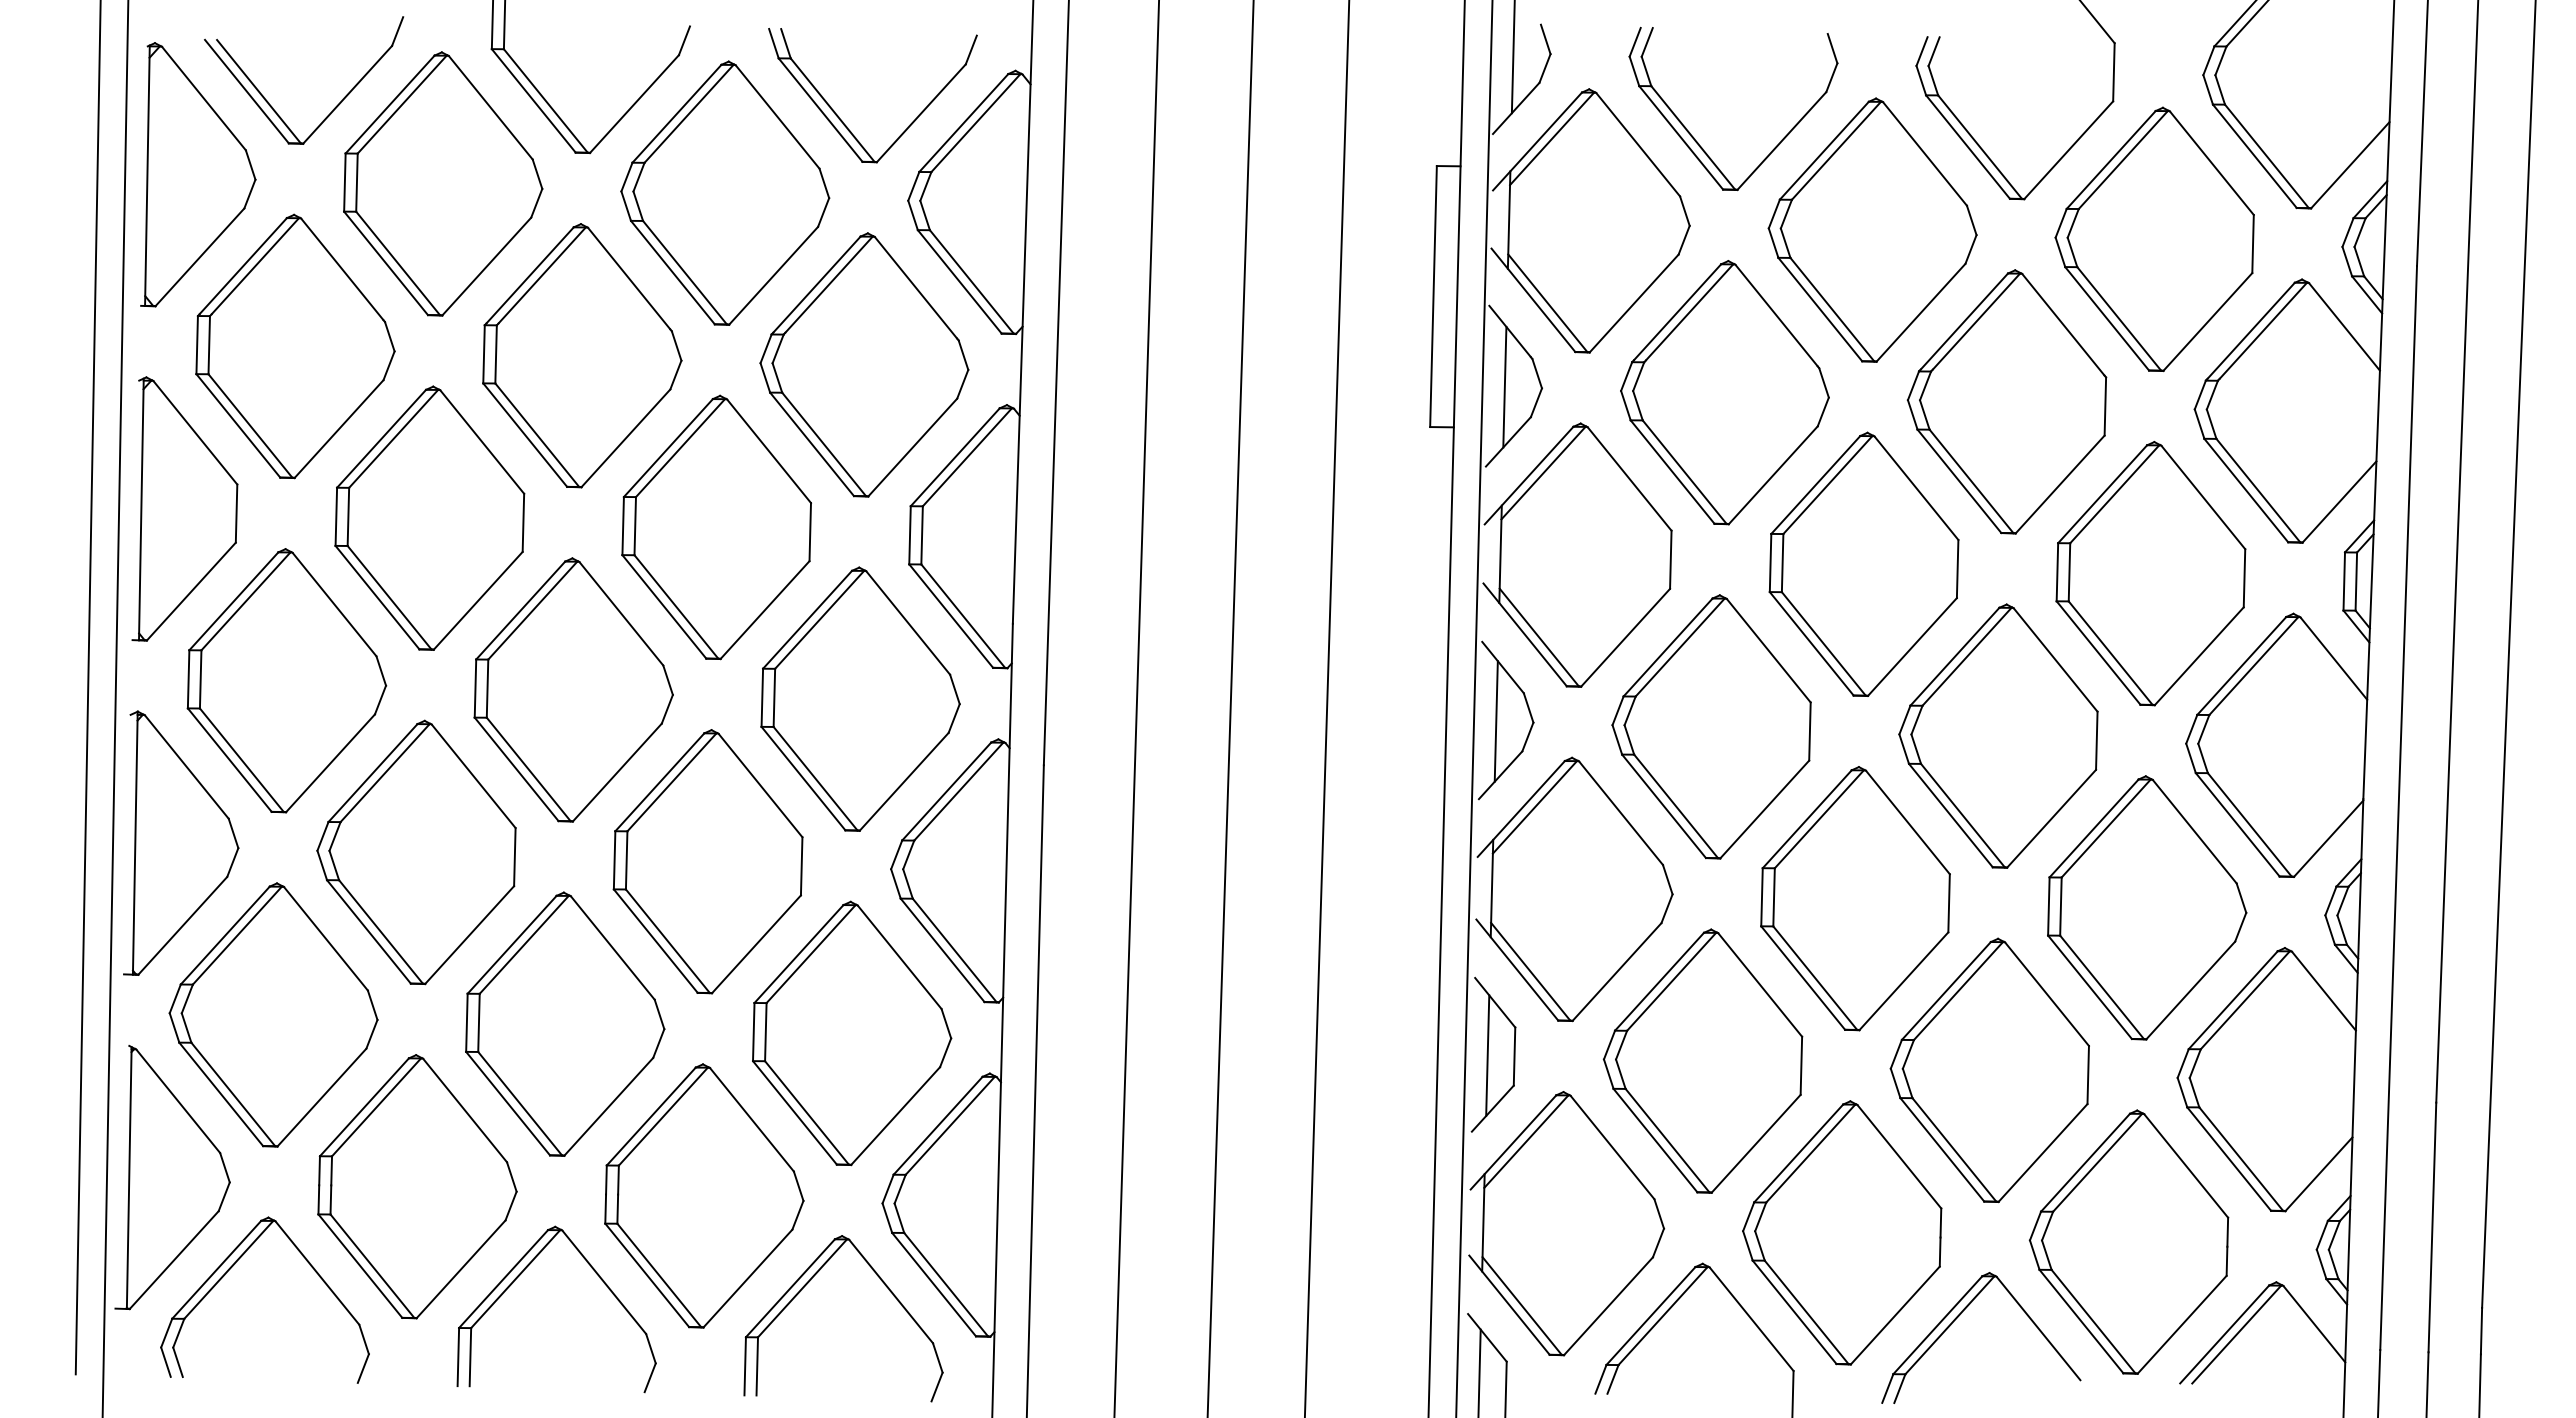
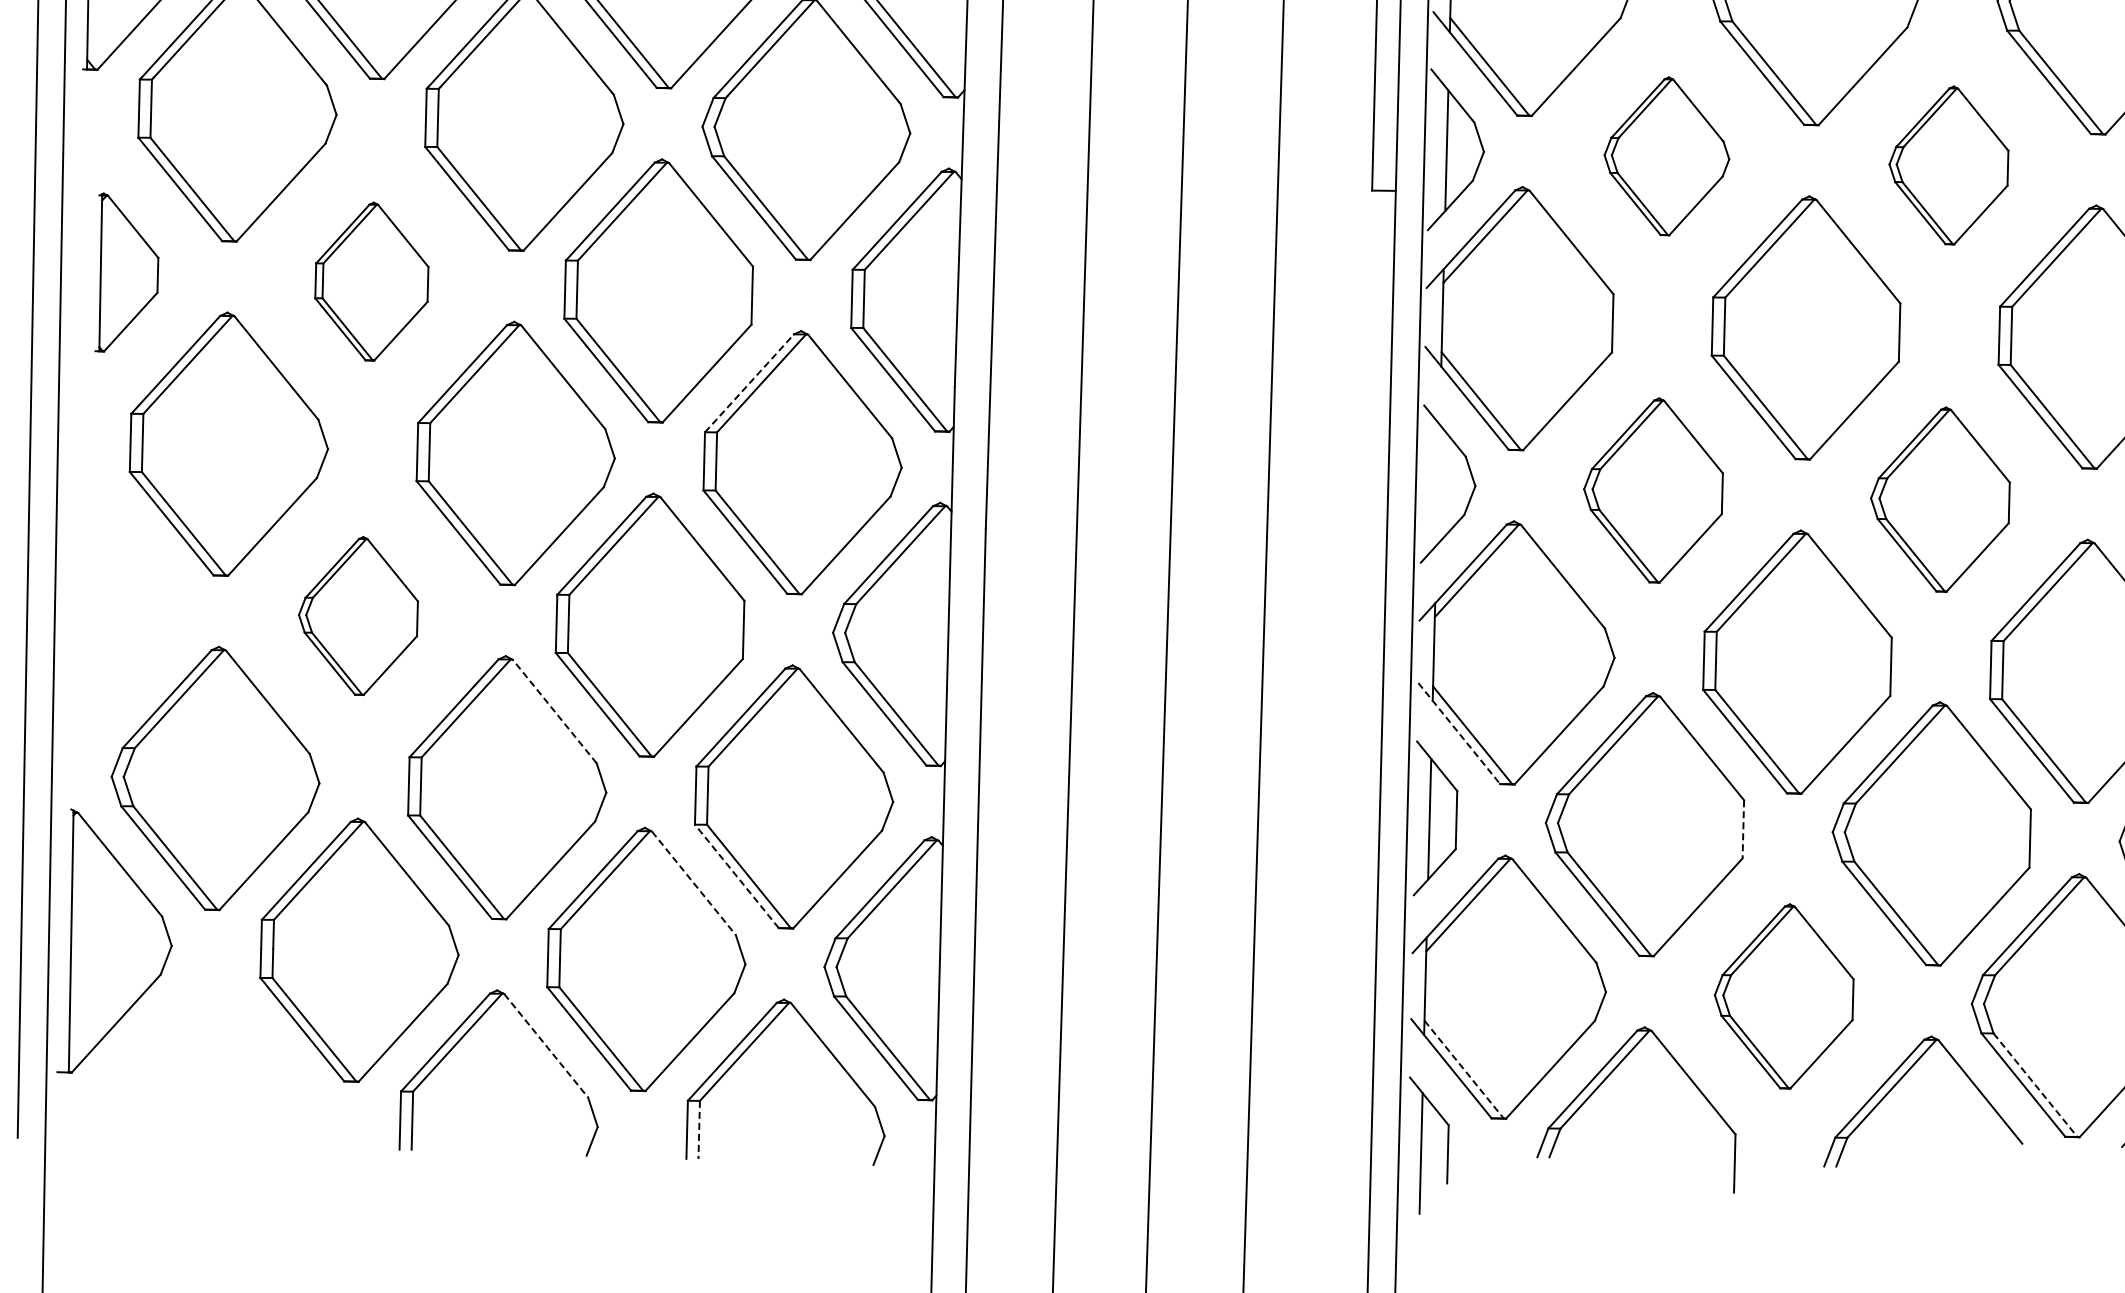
part: (1724, 392) -> (1666, 156), size x0.6
part: (2006, 401) -> (1948, 165), size x0.6
part: (184, 508) -> (126, 272), size x0.6
part: (429, 517) -> (371, 281), size x0.6
line: (807, 619) -> (749, 383), solid -> dashed
line: (1495, 721) -> (1437, 485), removed
part: (1711, 726) -> (1653, 490), size x0.7
part: (1998, 735) -> (1940, 499), size x0.7
part: (181, 842) -> (123, 606), removed
part: (416, 852) -> (358, 616), size x0.6
line: (612, 948) -> (554, 712), solid -> dashed
line: (1517, 970) -> (1459, 734), solid -> dashed
line: (1801, 1066) -> (1743, 830), solid -> dashed
line: (794, 1112) -> (736, 876), solid -> dashed
line: (751, 1119) -> (693, 883), solid -> dashed
part: (1842, 1232) -> (1784, 996), size x0.7
part: (232, 1267) -> (174, 1031), removed
line: (604, 1282) -> (546, 1046), solid -> dashed
line: (1522, 1306) -> (1464, 1070), solid -> dashed
line: (2093, 1321) -> (2035, 1085), solid -> dashed
line: (757, 1366) -> (699, 1130), solid -> dashed

